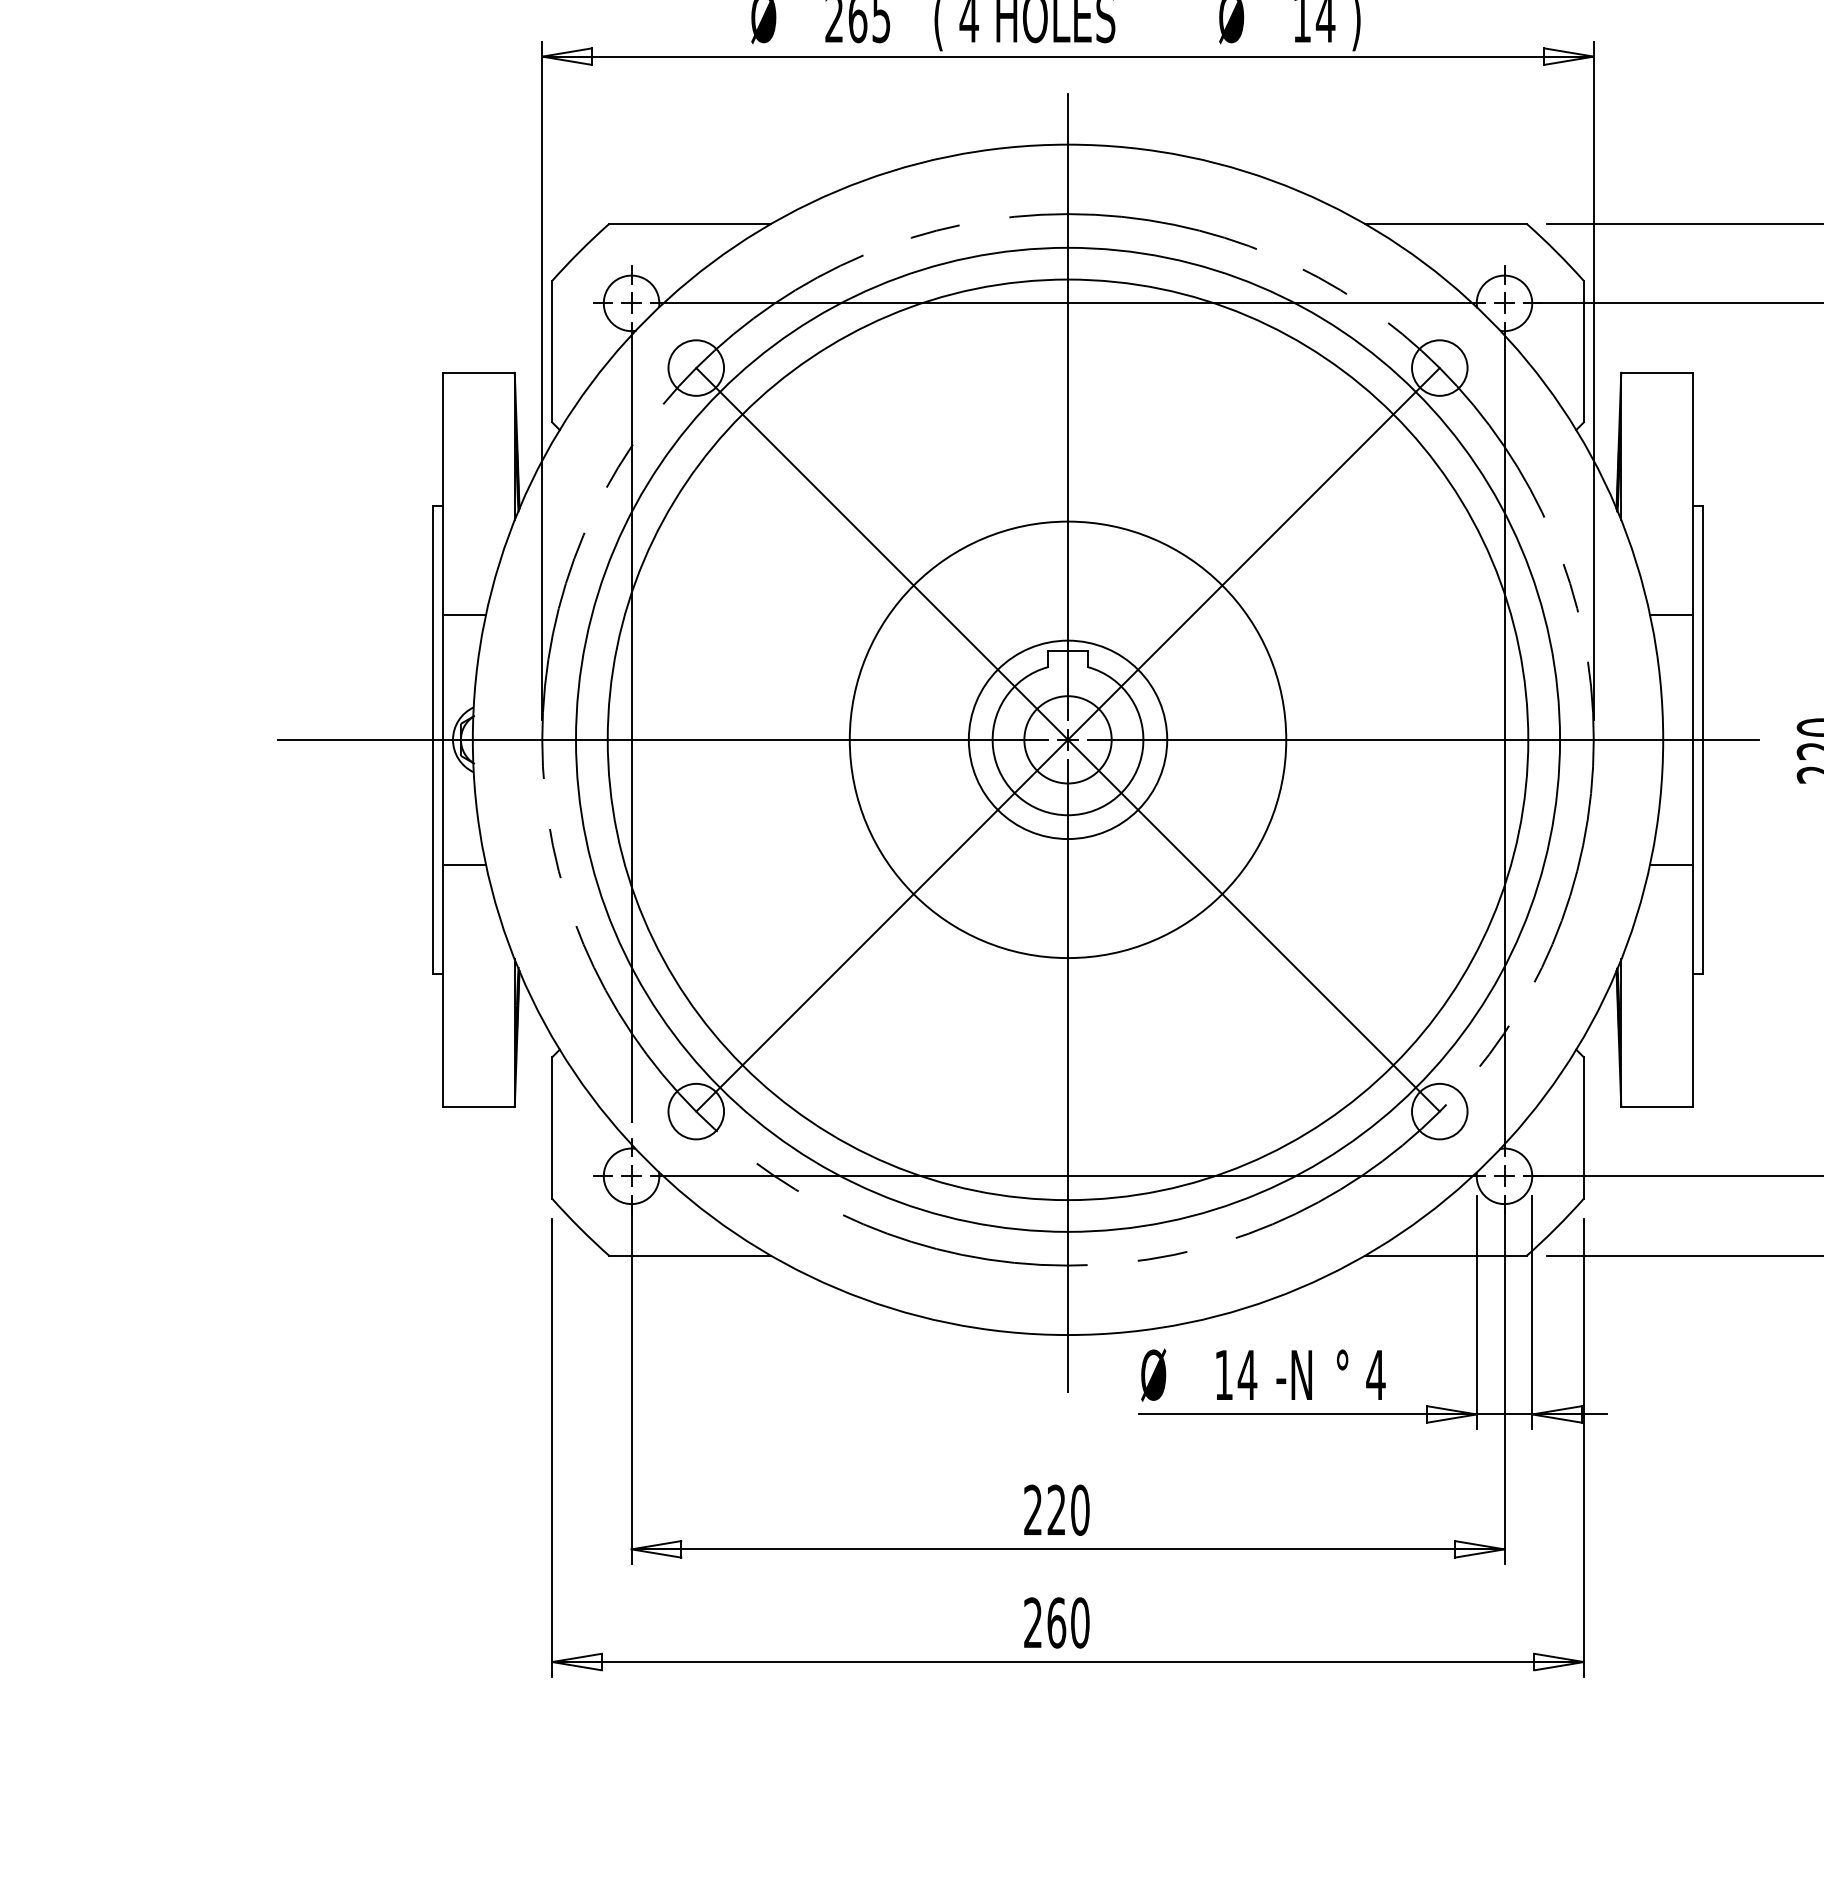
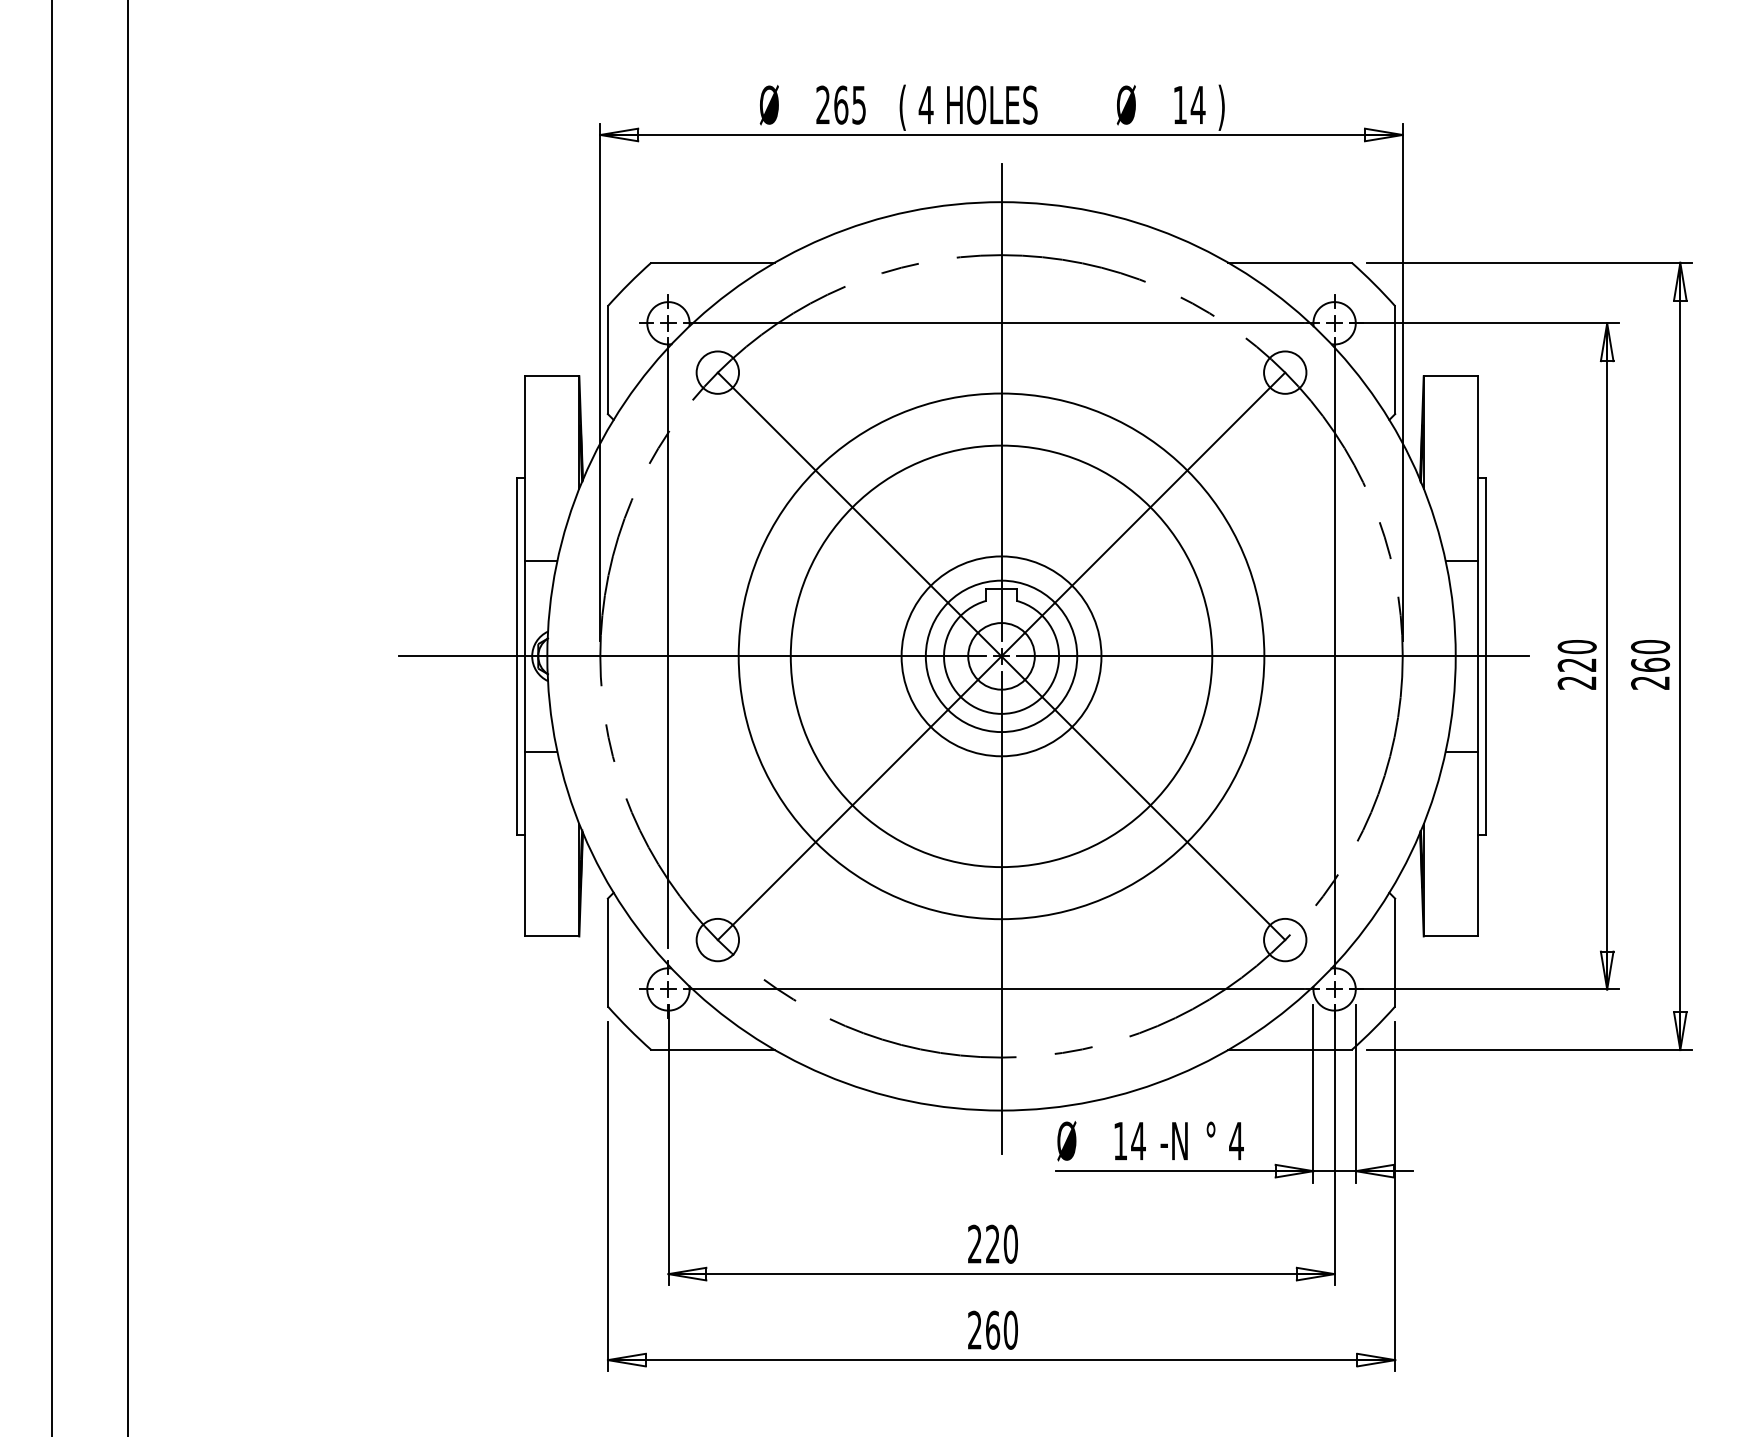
circle: (1067, 738) -> (1001, 655), size x0.6
circle: (1067, 738) -> (1001, 655), size x0.7
circle: (1067, 740) -> (1001, 656), size x0.6

